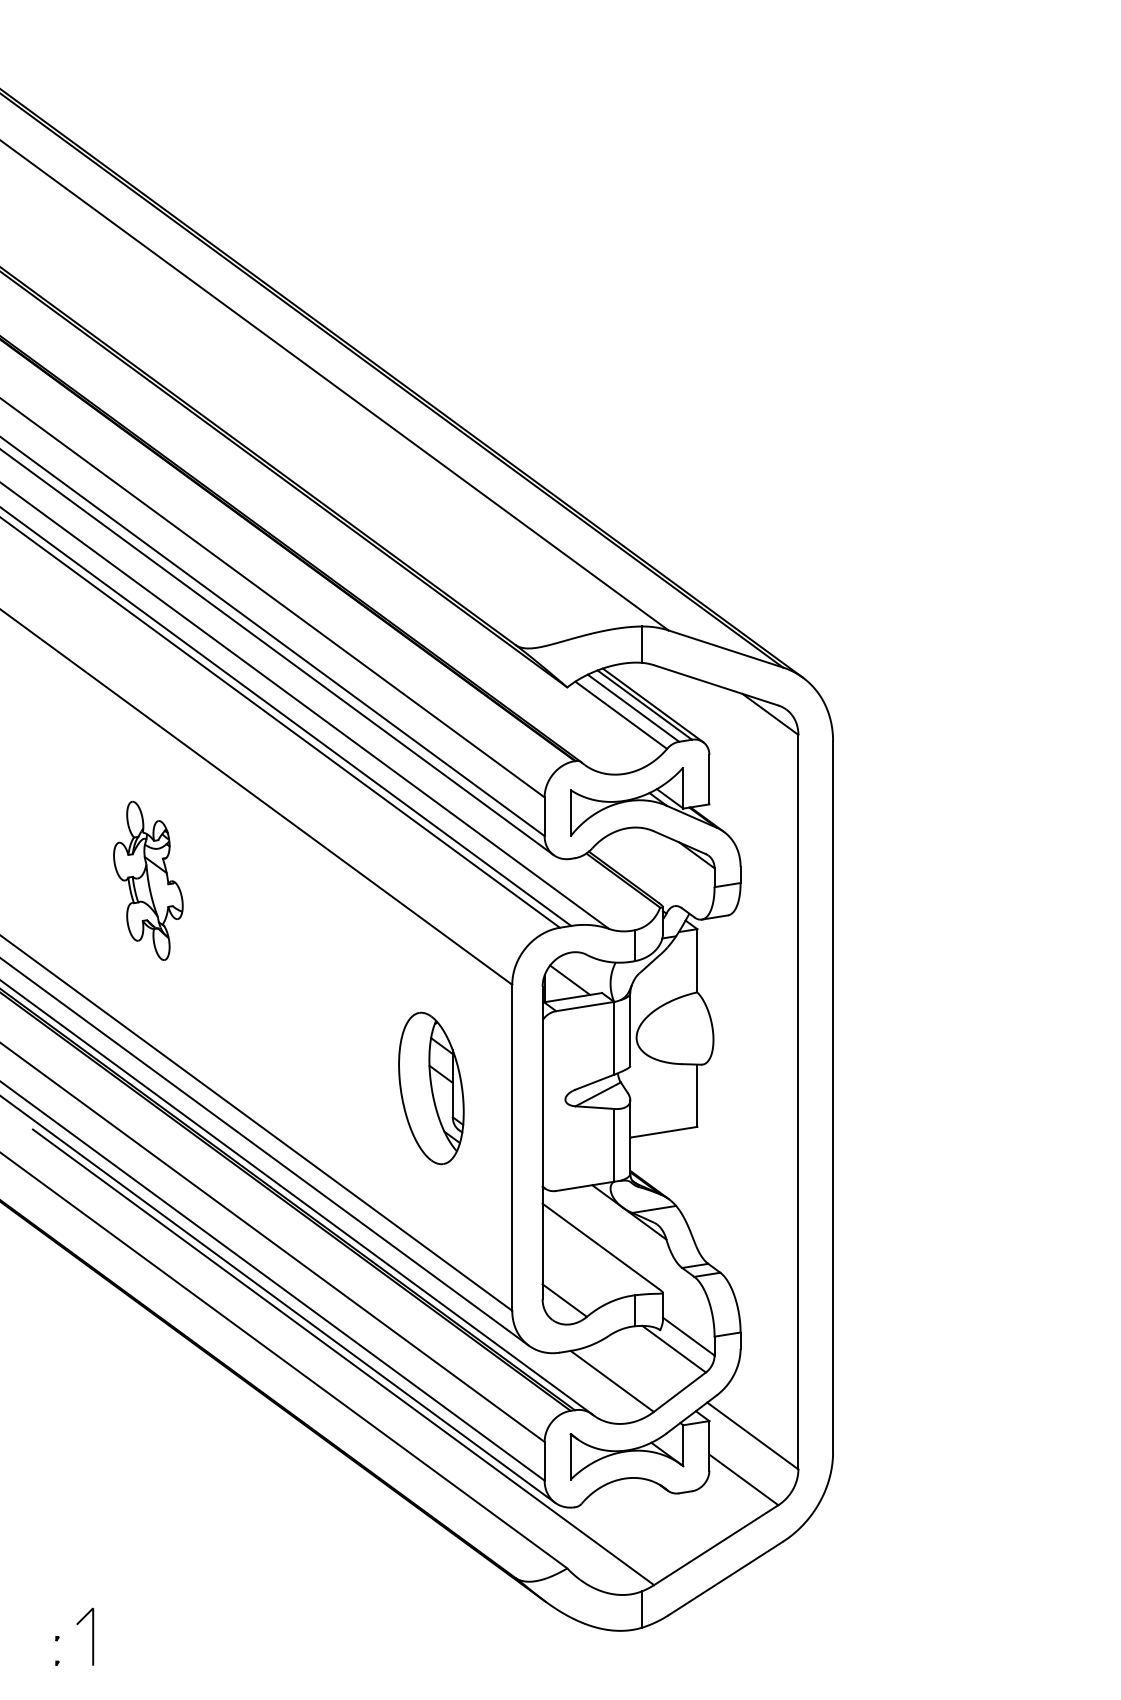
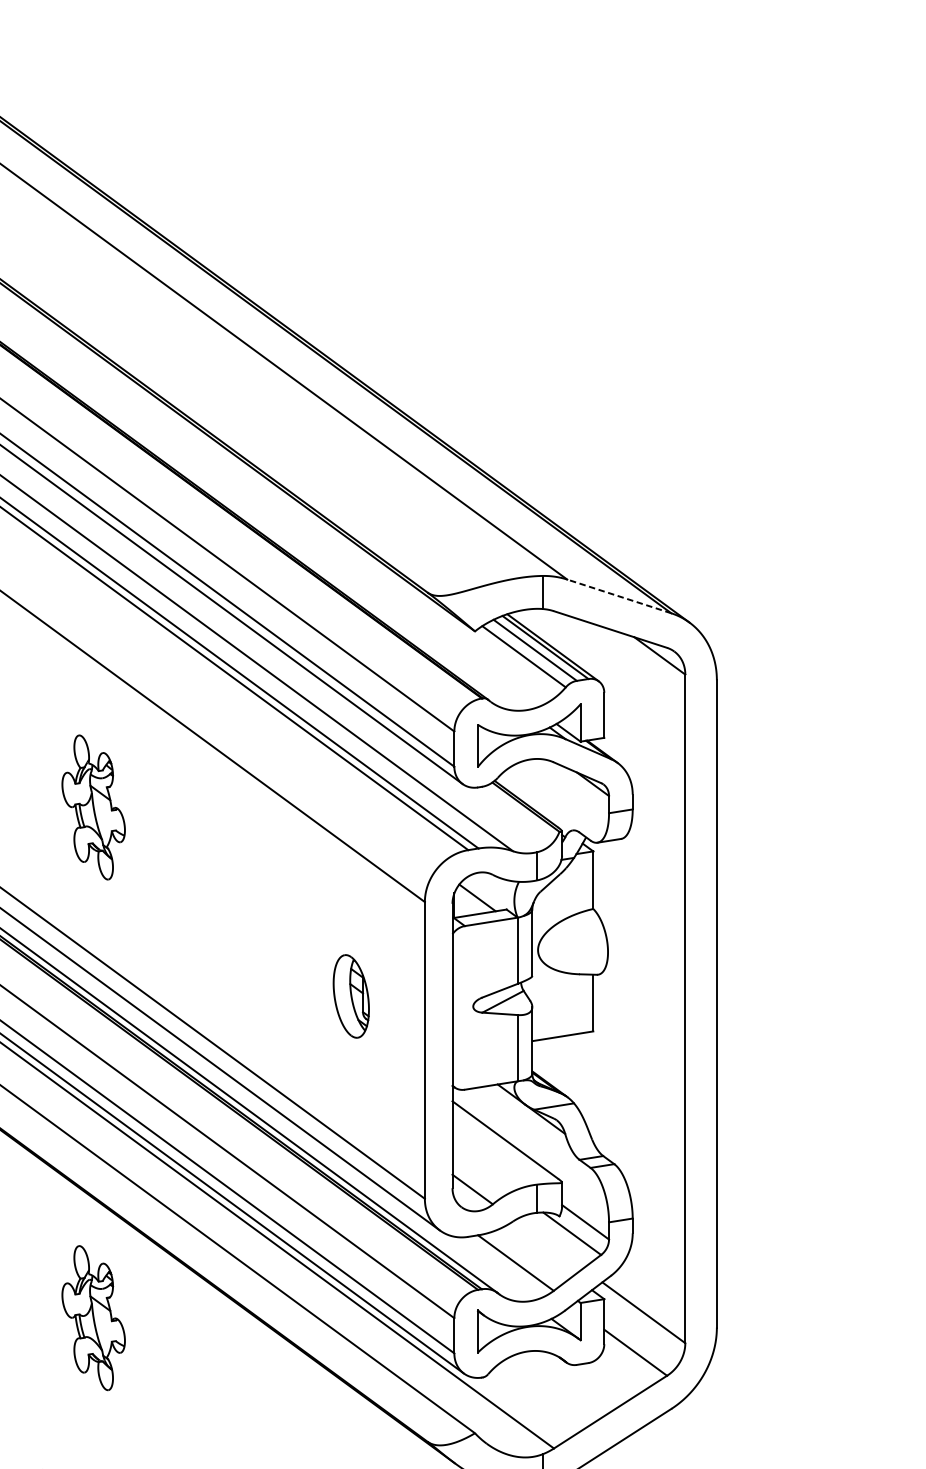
line: (725, 648) -> (618, 595), solid -> dashed
part: (431, 1088) -> (351, 996), size x0.6
part: (148, 1441) -> (93, 1317), added

